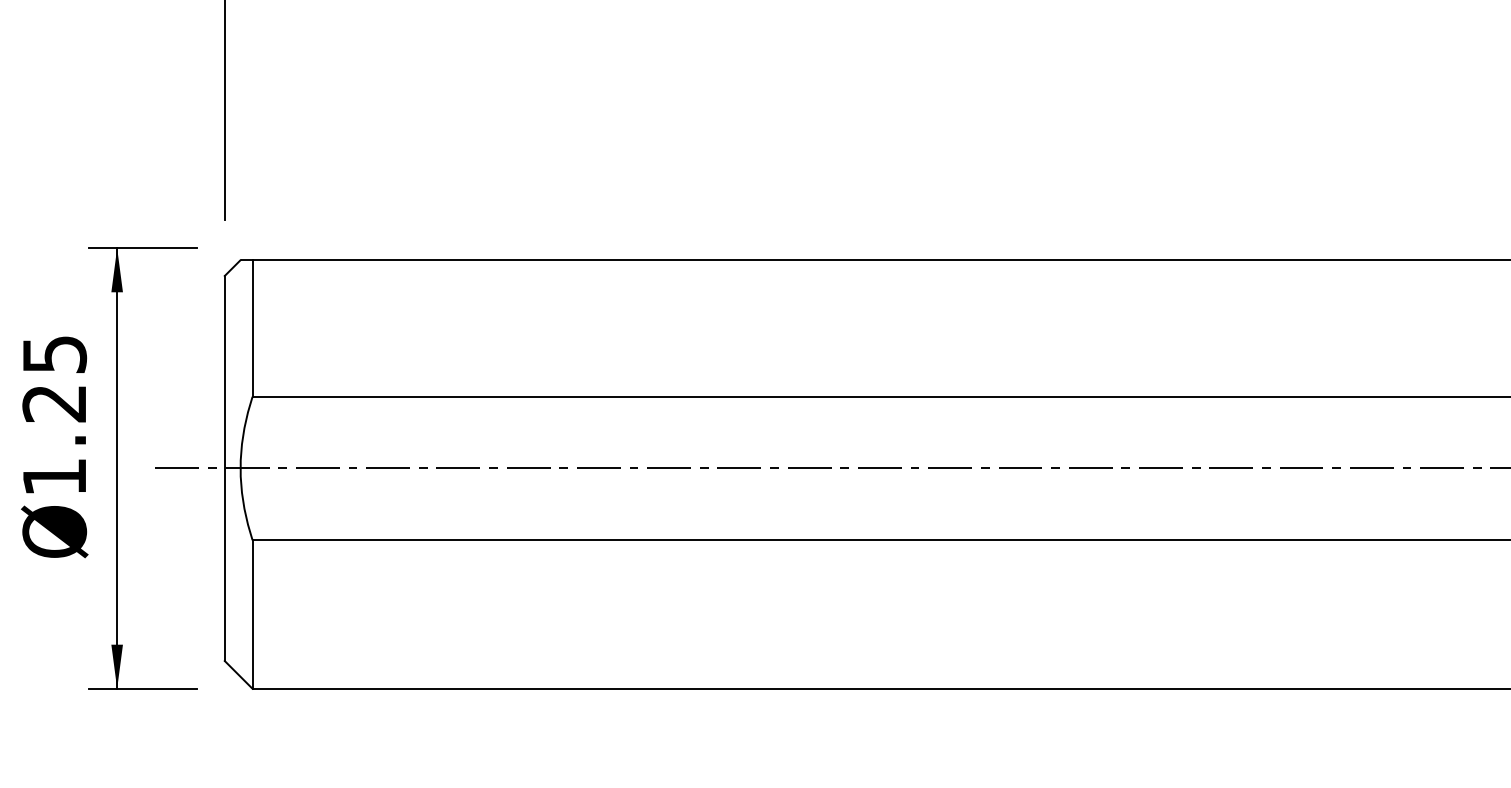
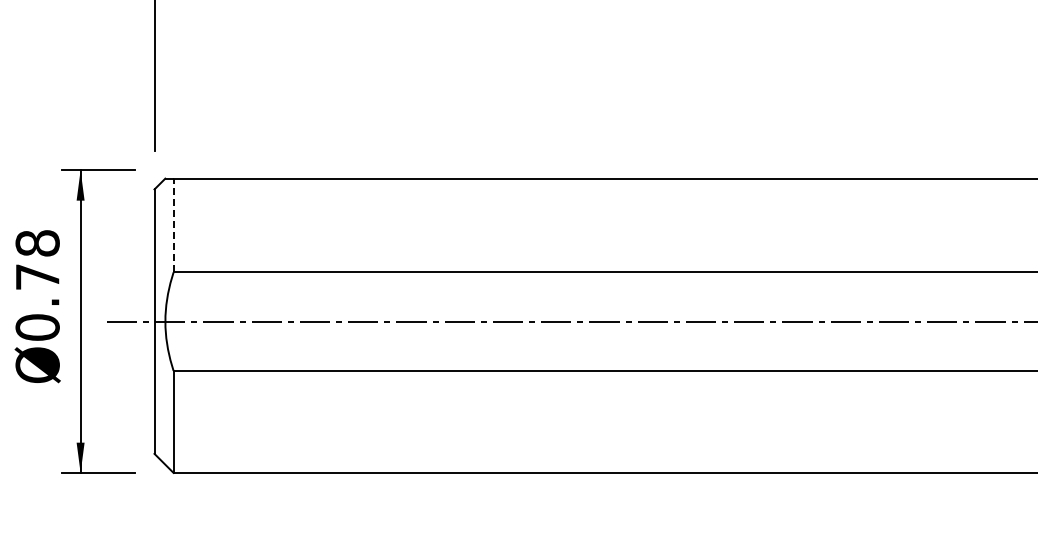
line: (252, 328) -> (173, 225), solid -> dashed
text: (54, 415) -> (37, 285), Ø1.25 -> Ø0.78

